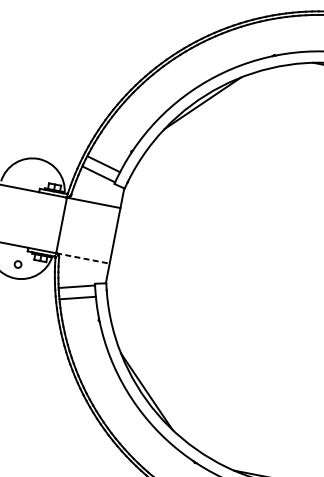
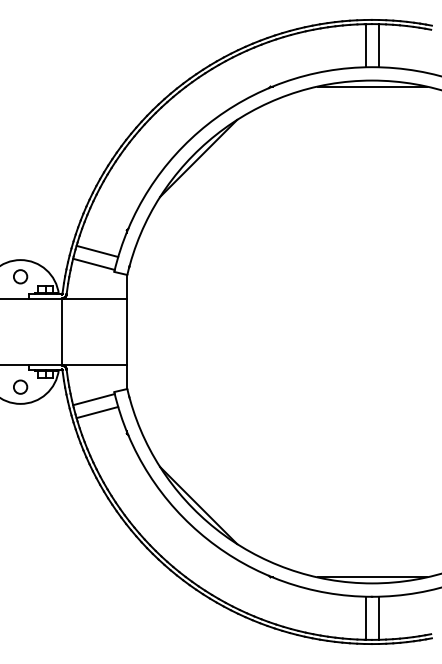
circle: (35, 172) -> (20, 276), added
line: (83, 258) -> (95, 365), dashed -> solid
circle: (17, 263) -> (20, 386), size x1.67

